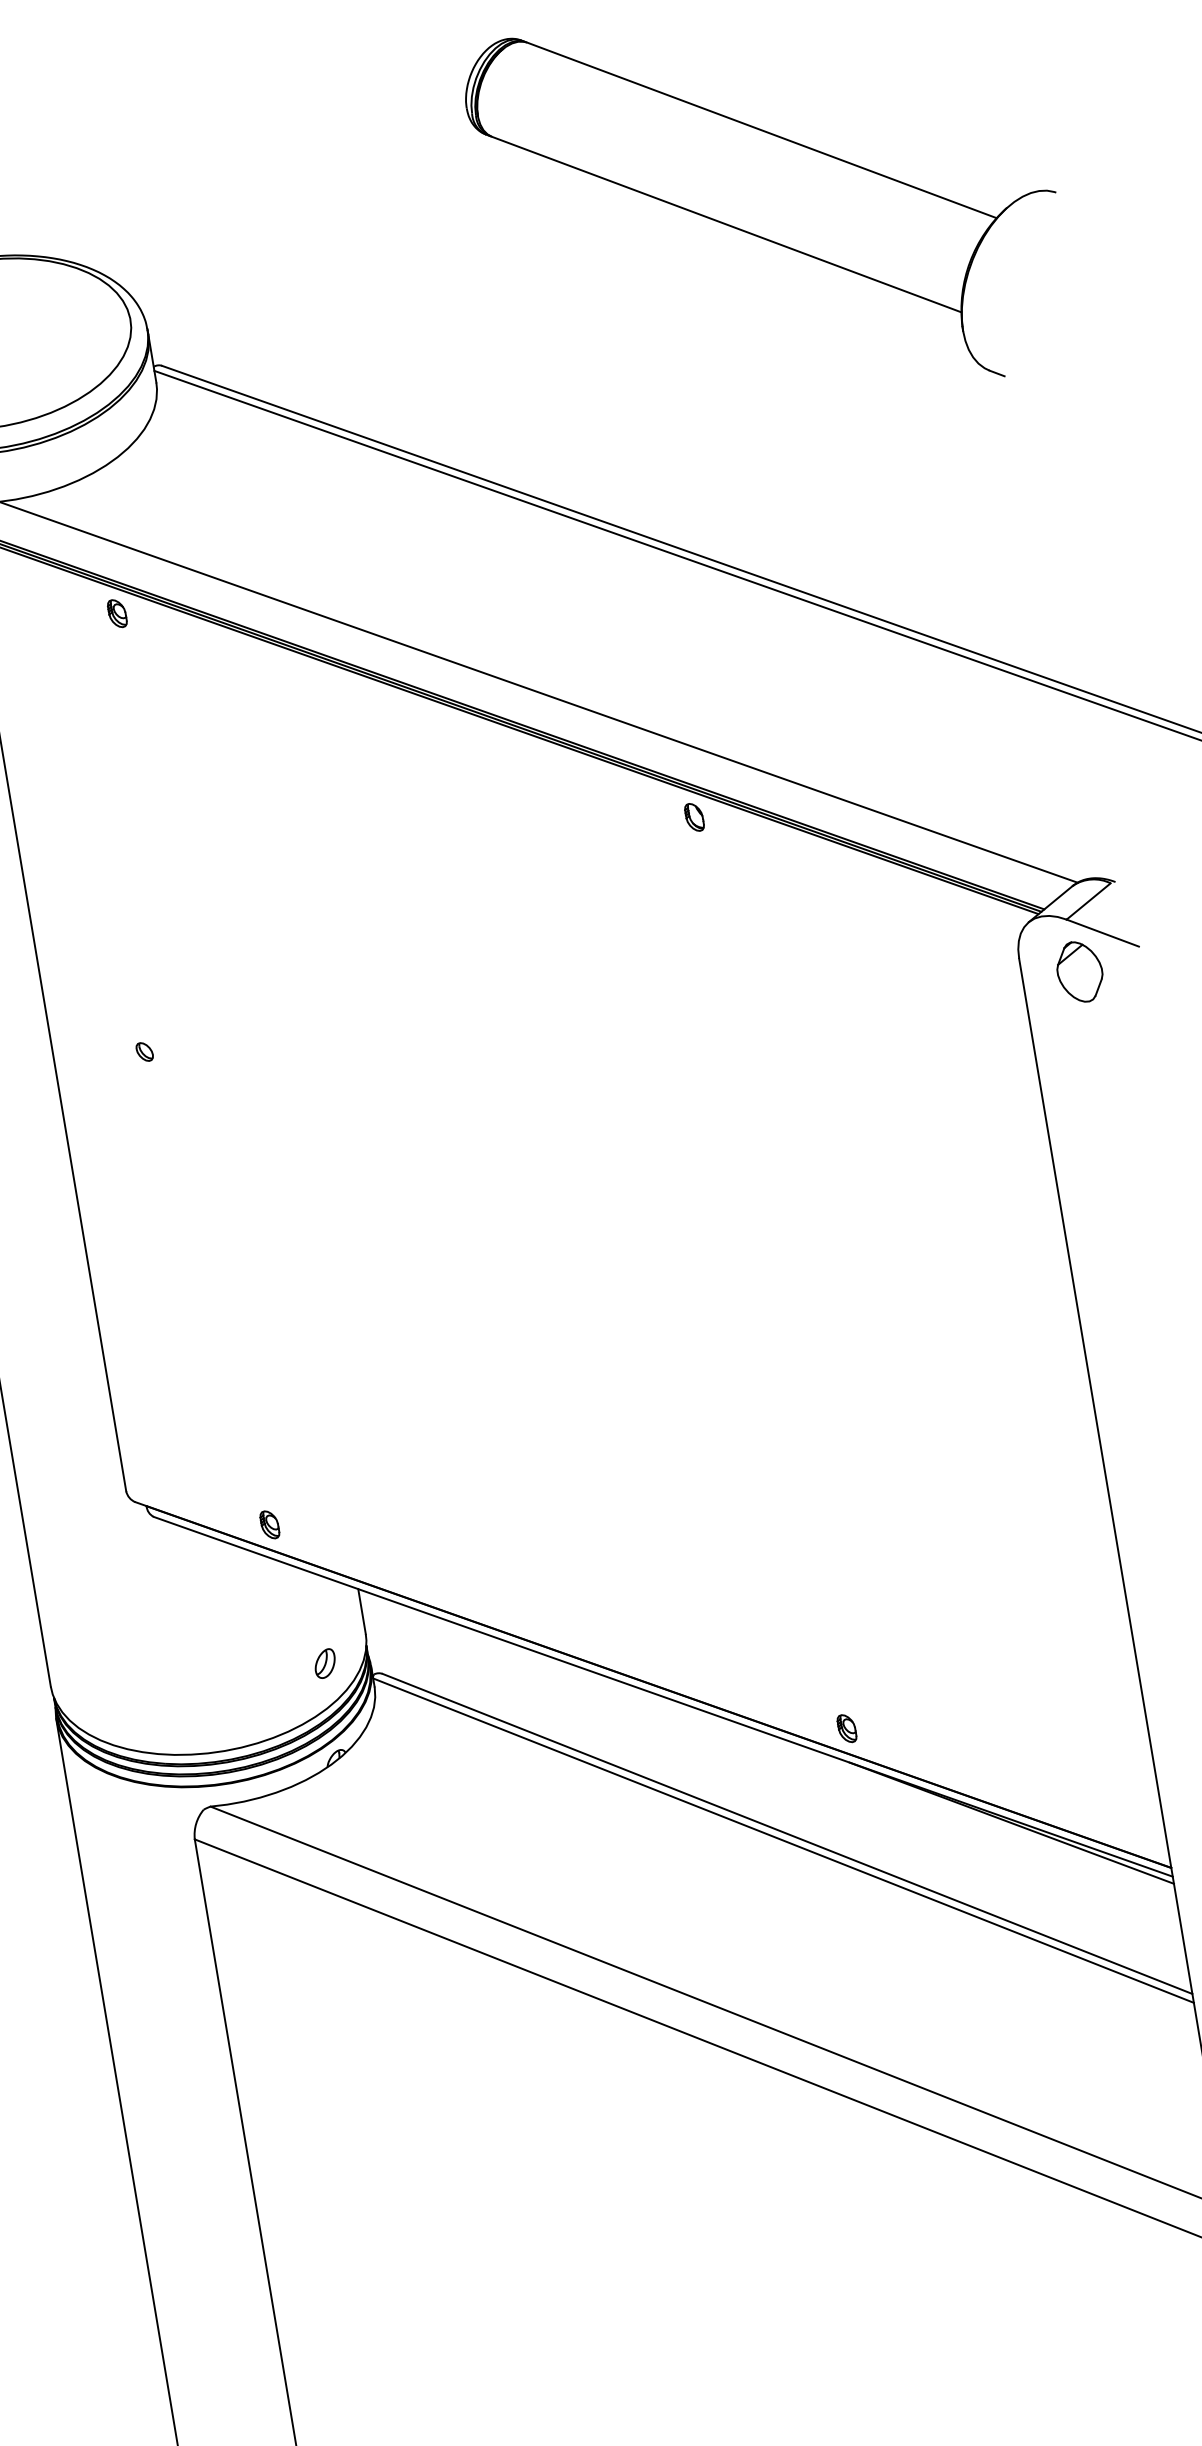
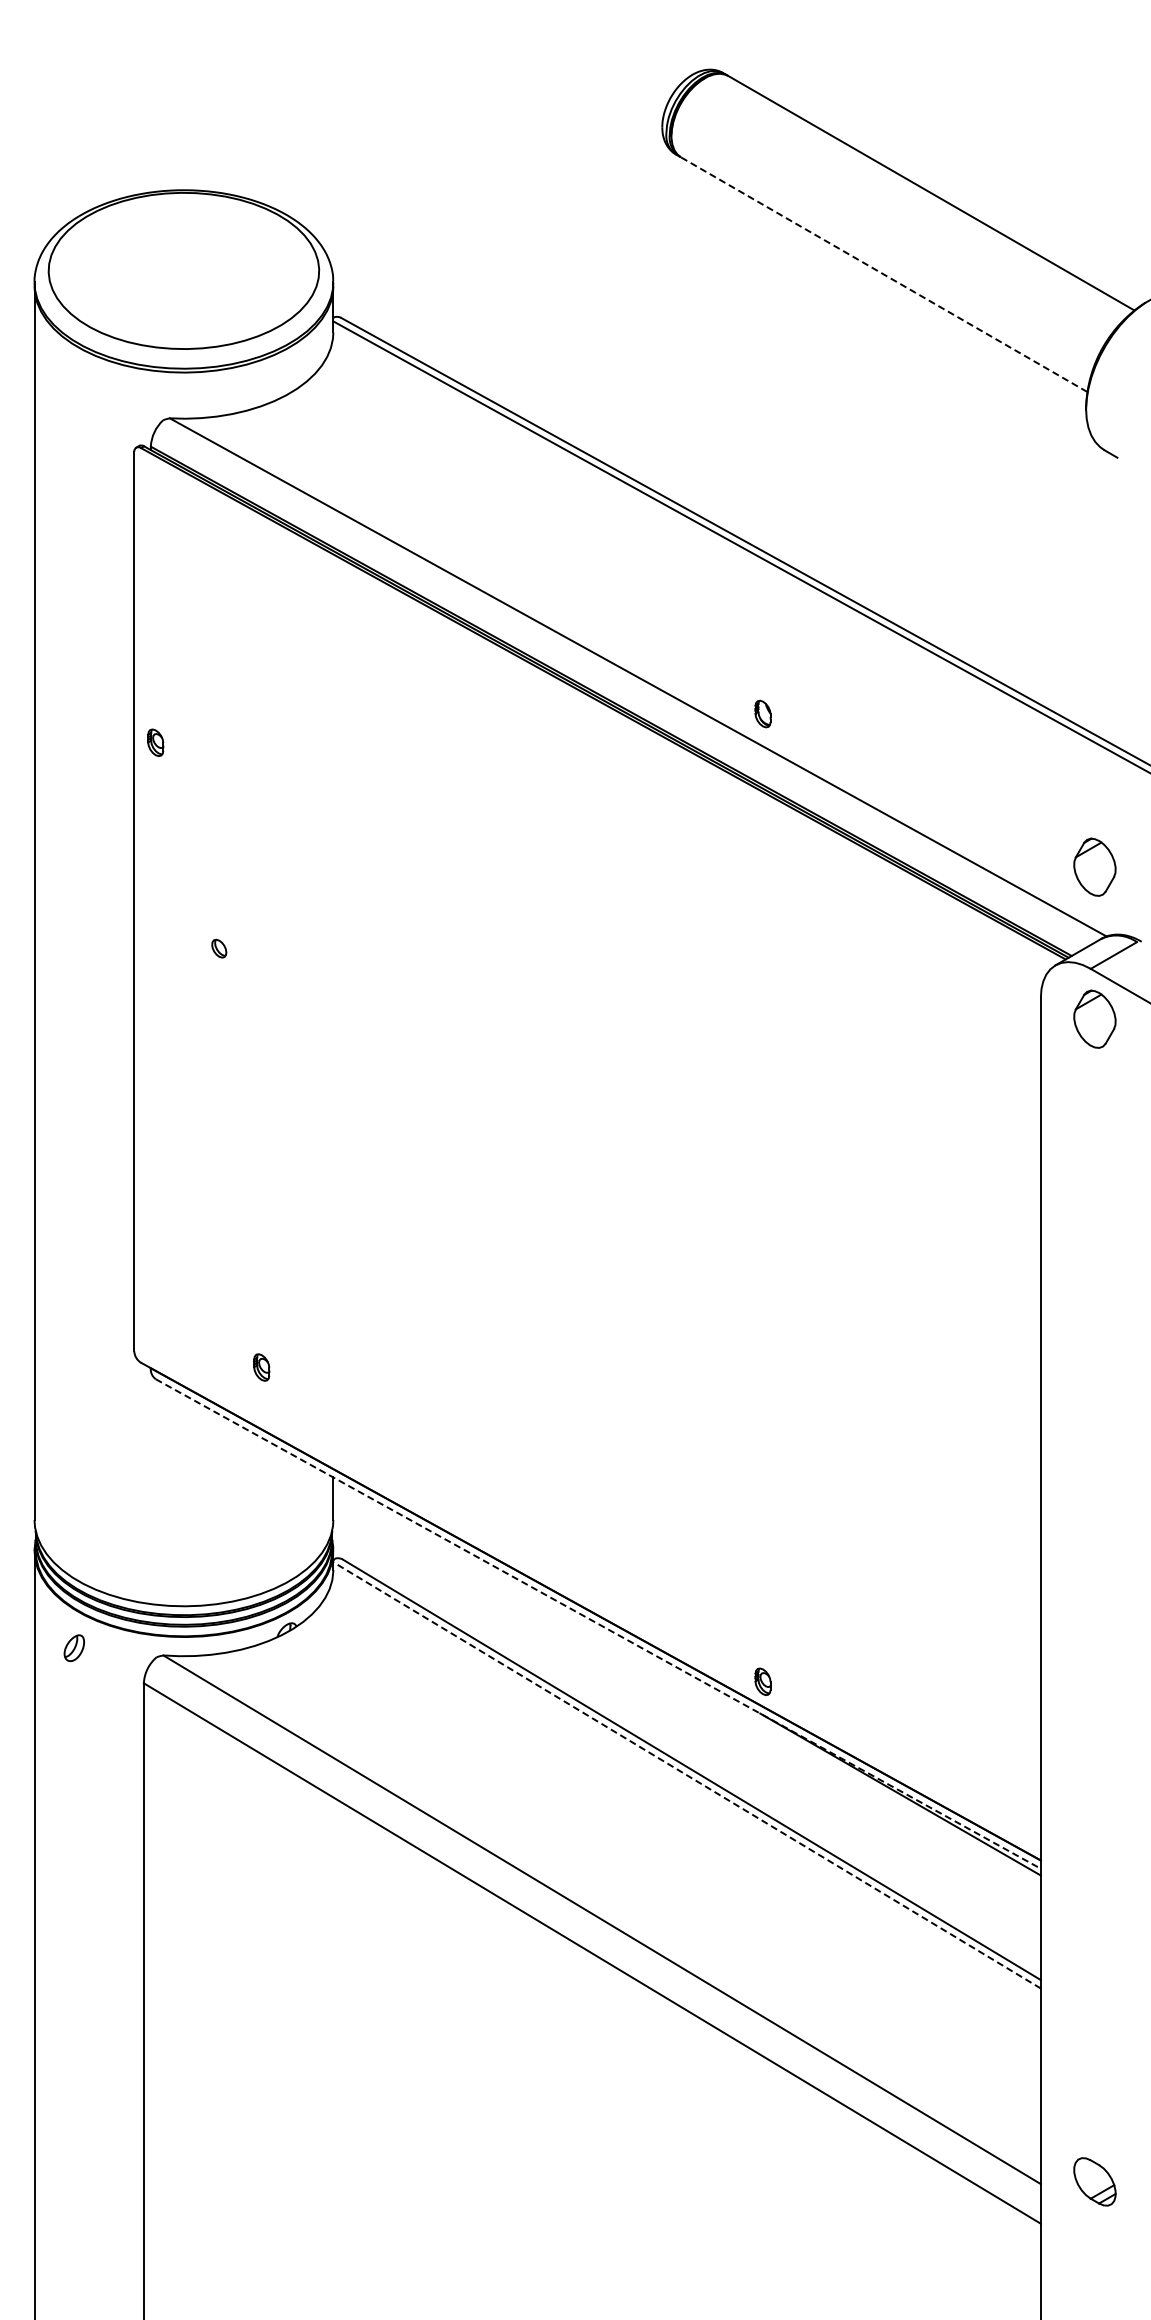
line: (726, 224) -> (884, 274), solid -> dashed
part: (117, 613) -> (155, 742), moved
part: (1052, 811) -> (1094, 866), added
part: (693, 816) -> (762, 713), moved
part: (269, 1524) -> (261, 1367), moved
part: (324, 1664) -> (73, 1648), moved
line: (663, 1697) -> (598, 1624), solid -> dashed
line: (783, 1840) -> (687, 1775), solid -> dashed

